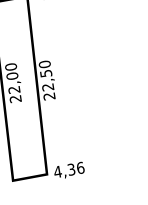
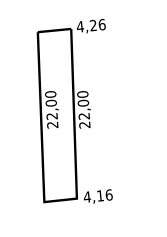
text: (46, 72) -> (83, 102), 22,50 -> 22,00
text: (71, 169) -> (100, 195), 4,36 -> 4,16

